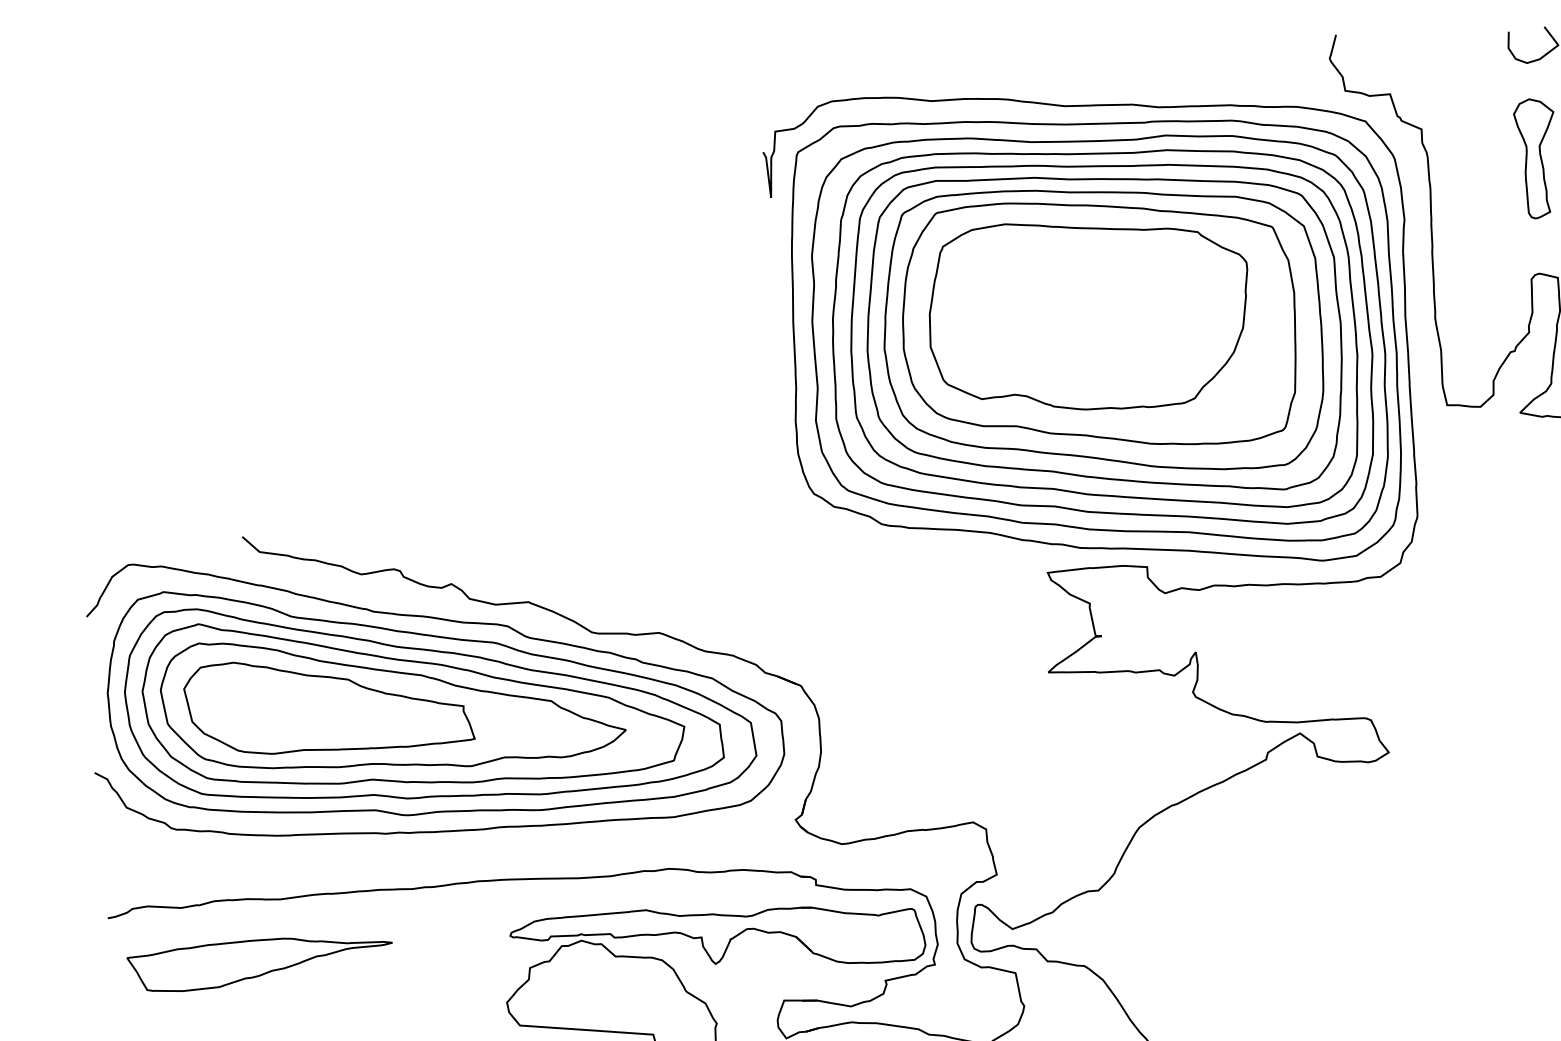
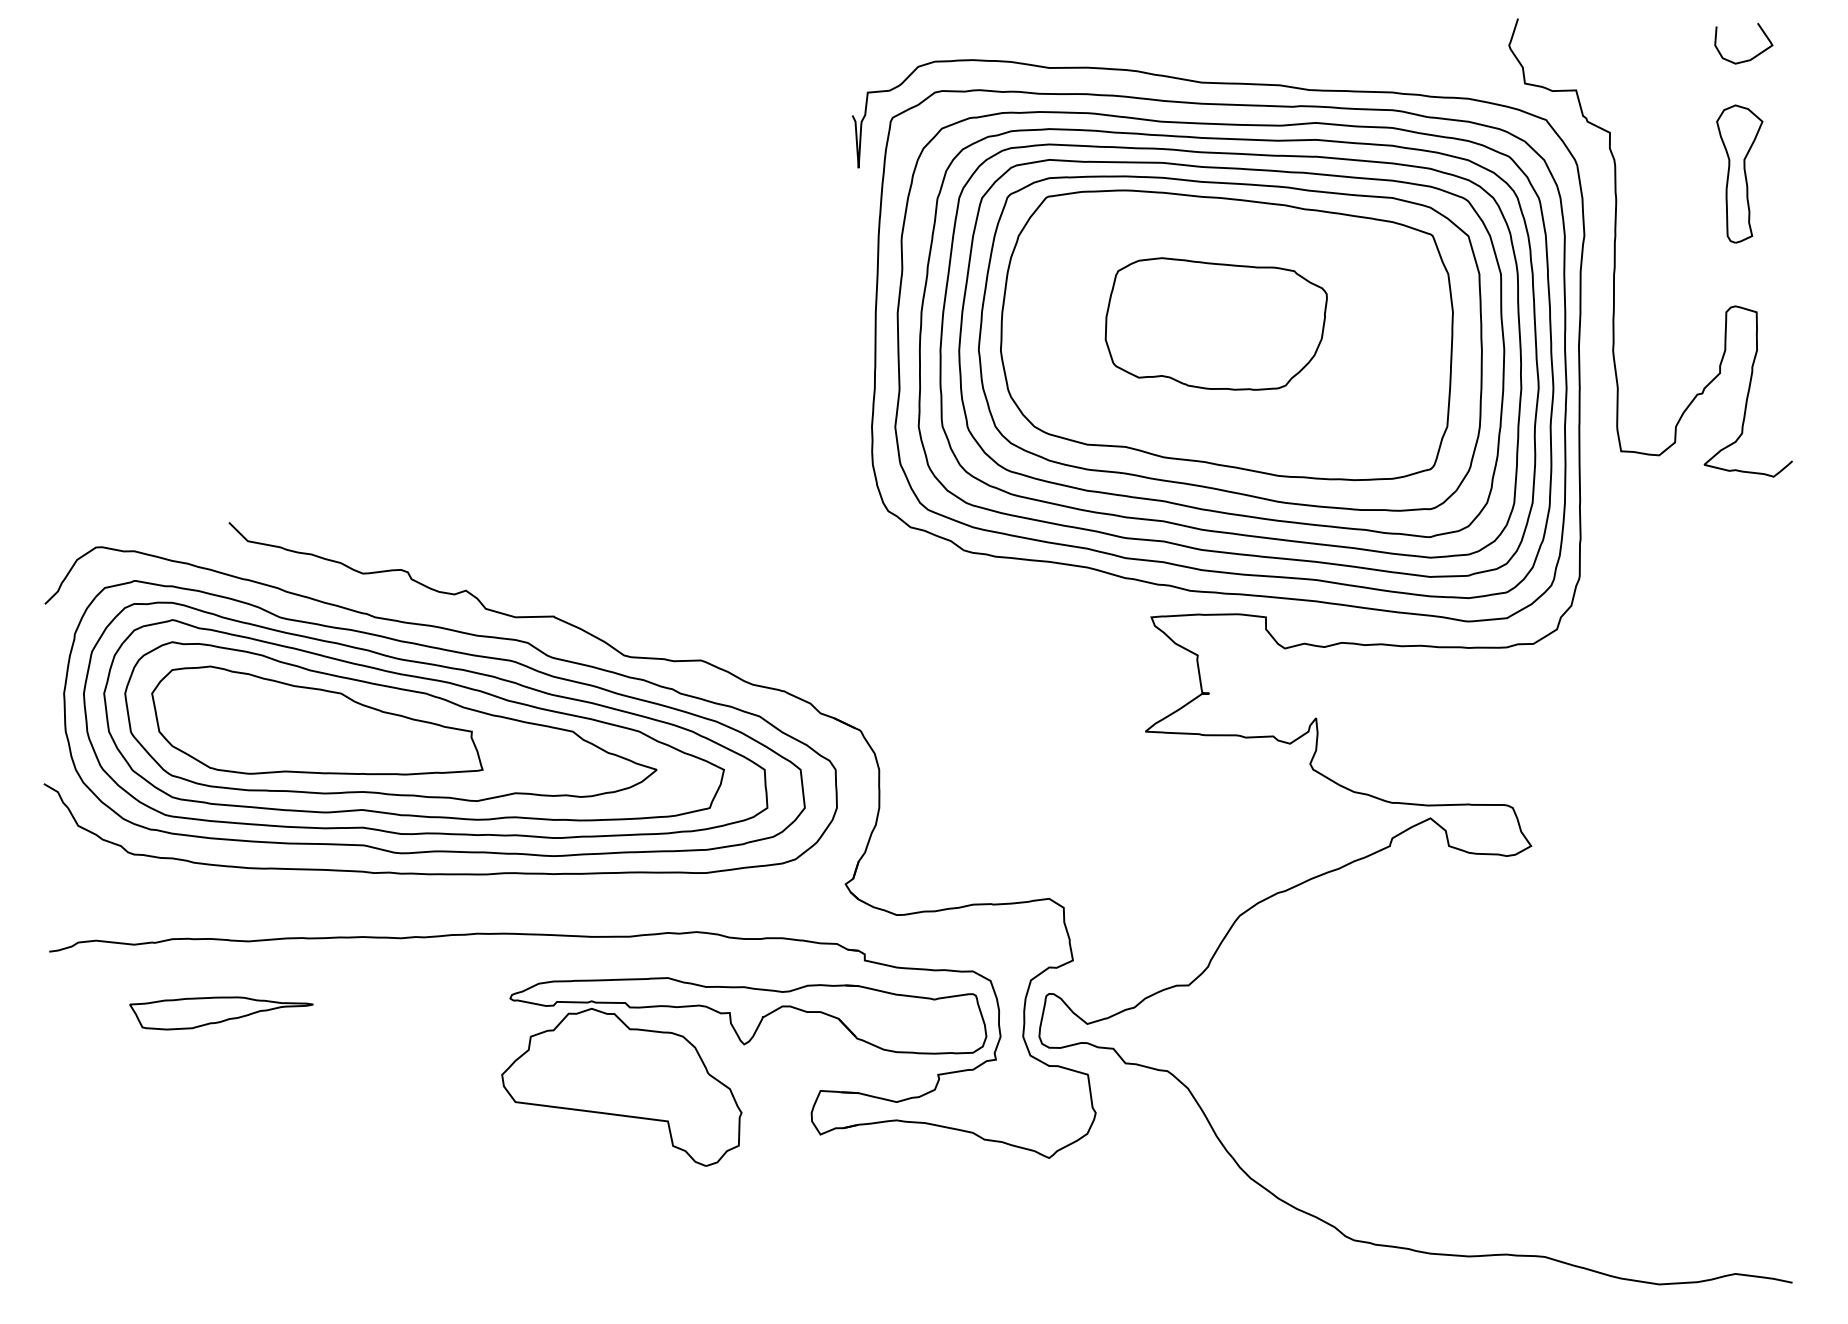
part: (1089, 314) -> (1216, 323), size x0.6
part: (260, 963) -> (221, 1013), size x0.6

